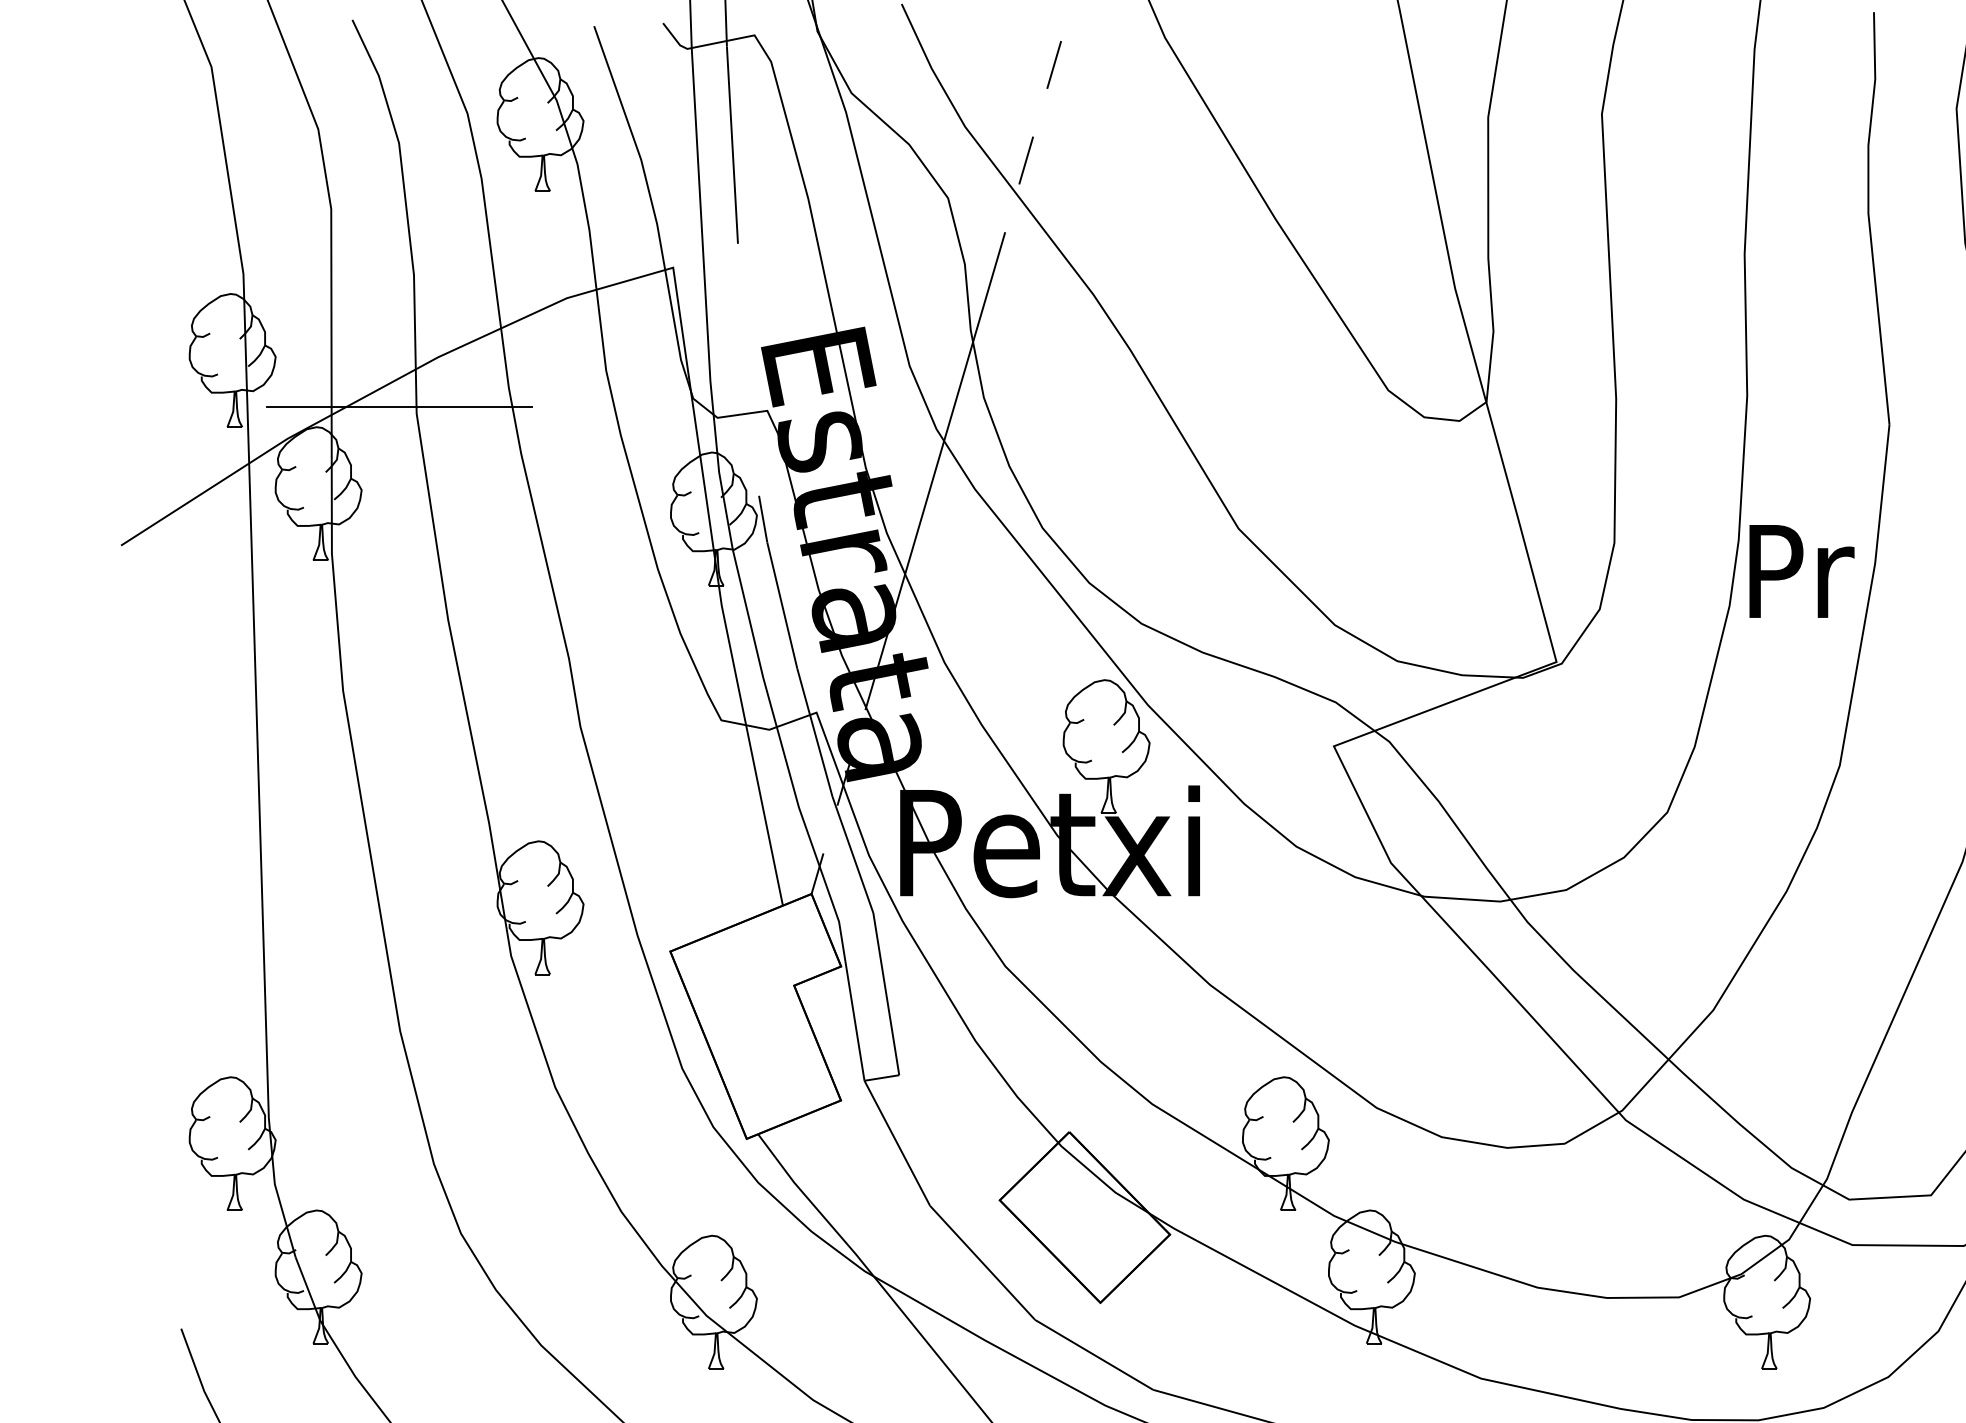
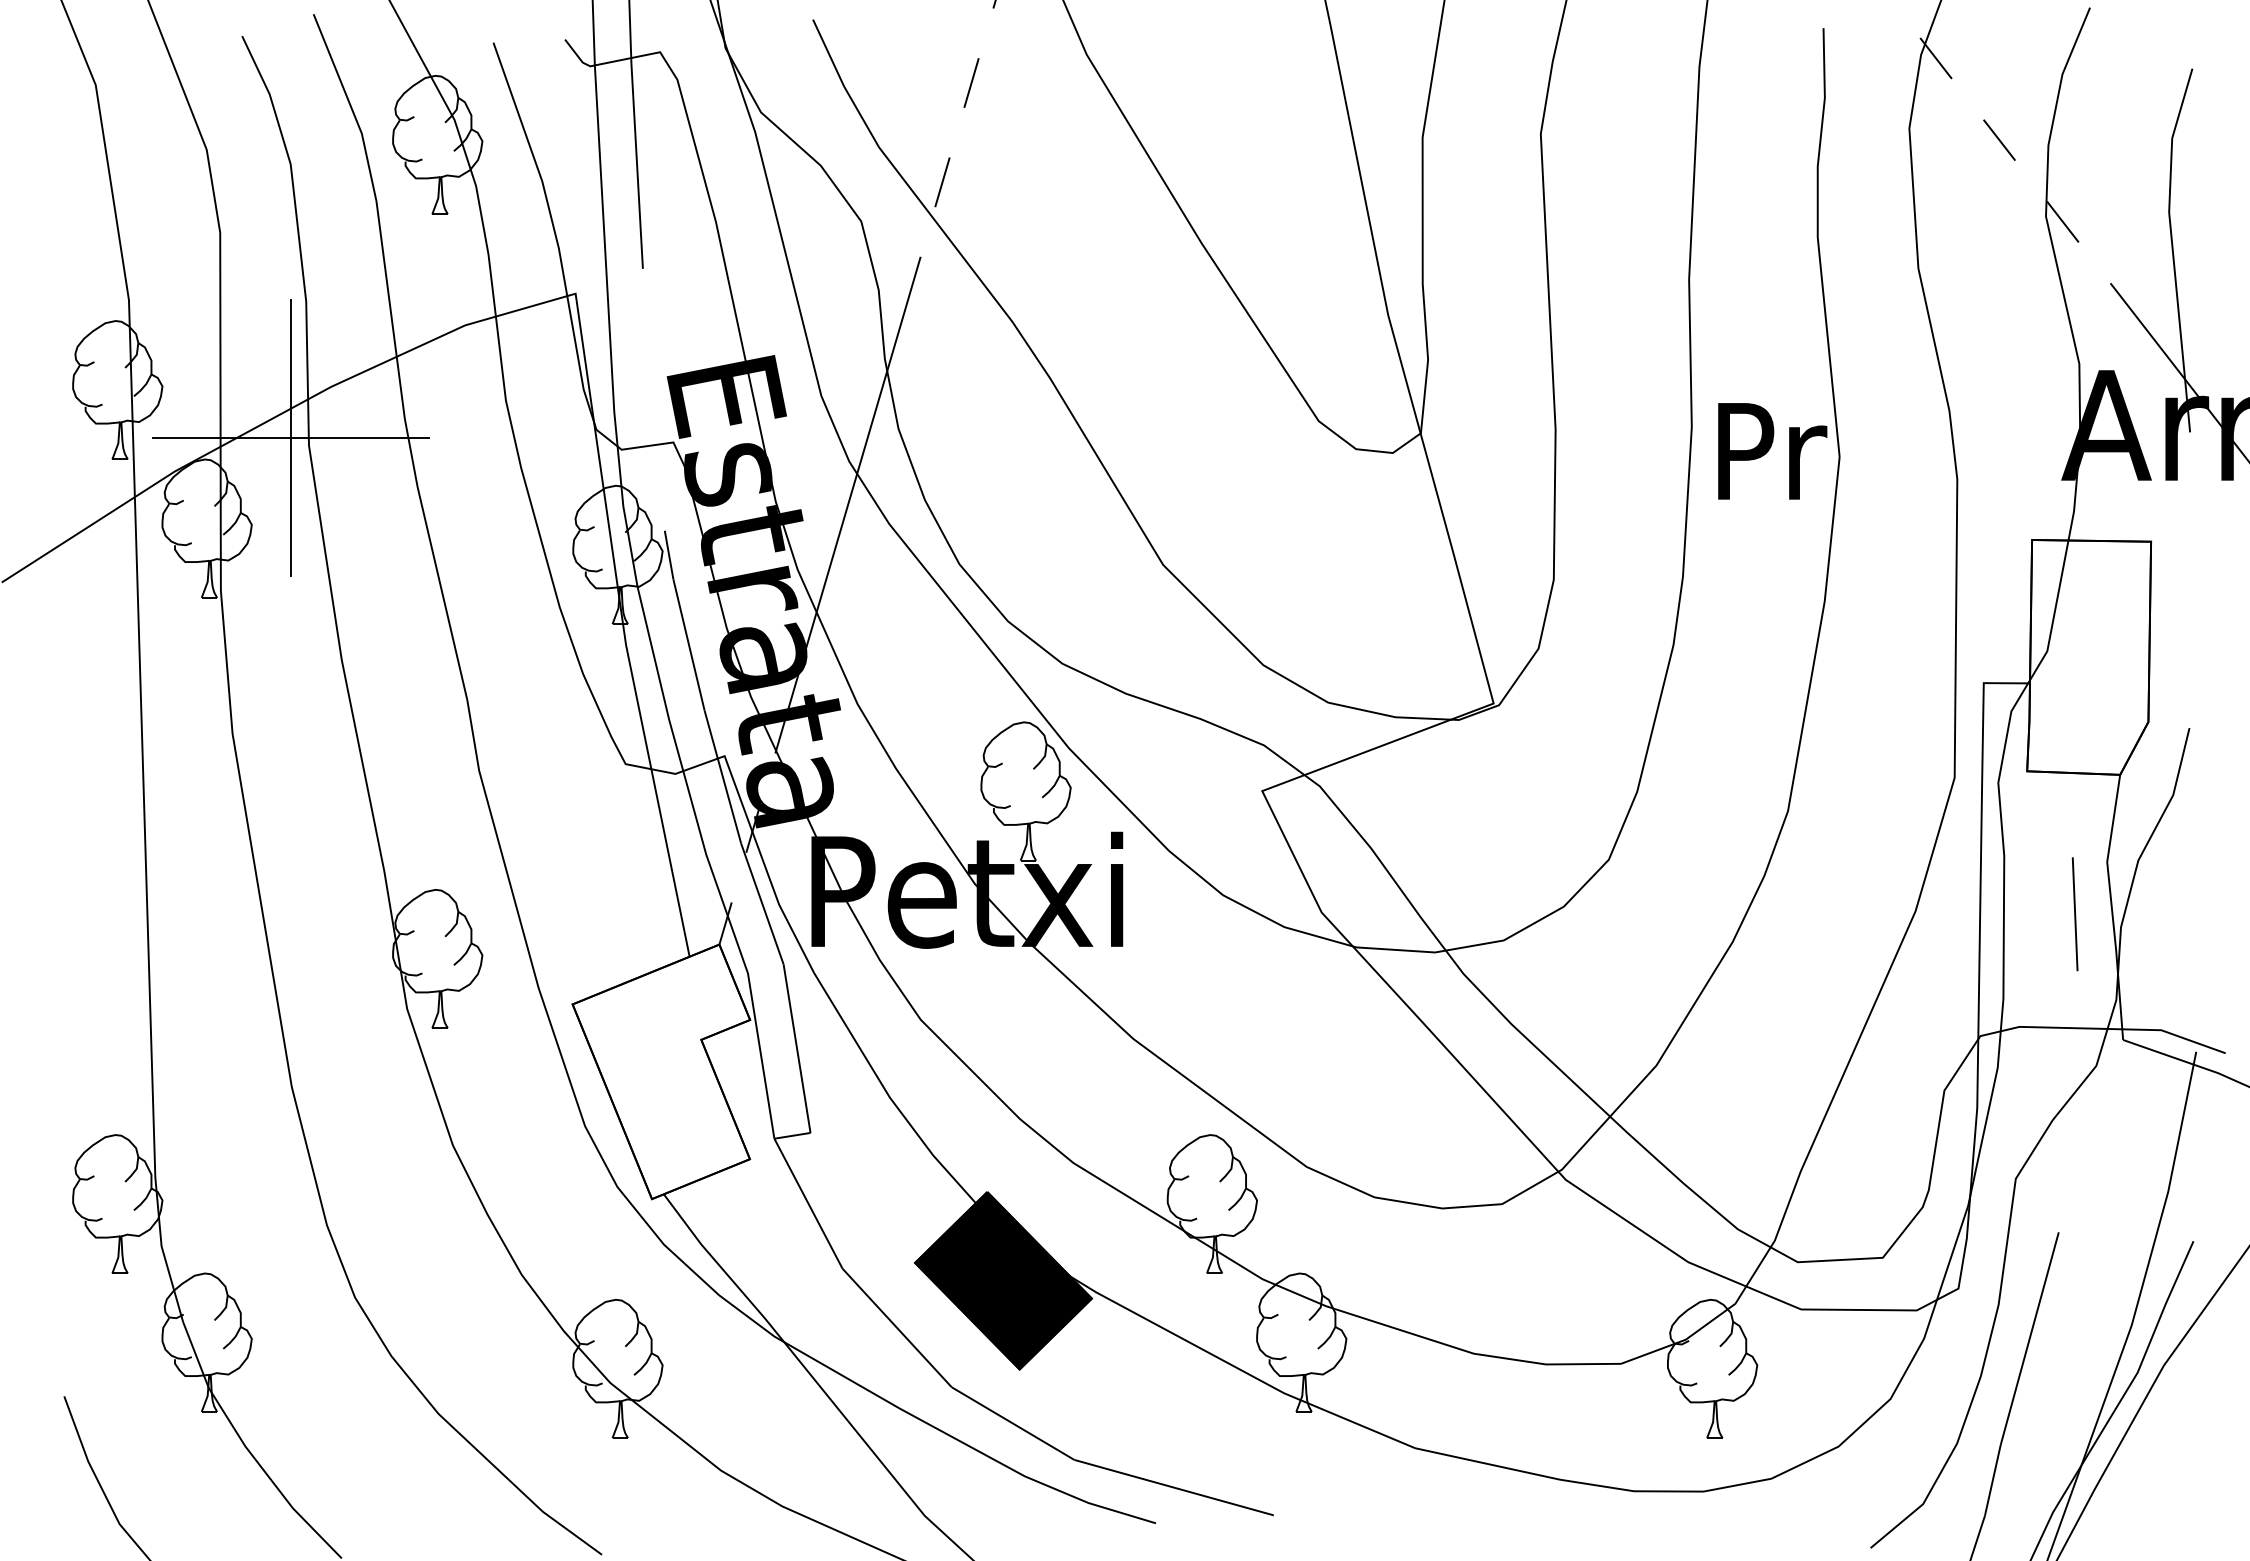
line: (399, 407) -> (291, 438), added
text: (1801, 571) -> (1772, 451), moved
fill: (1084, 1217) -> (1003, 1280), added

